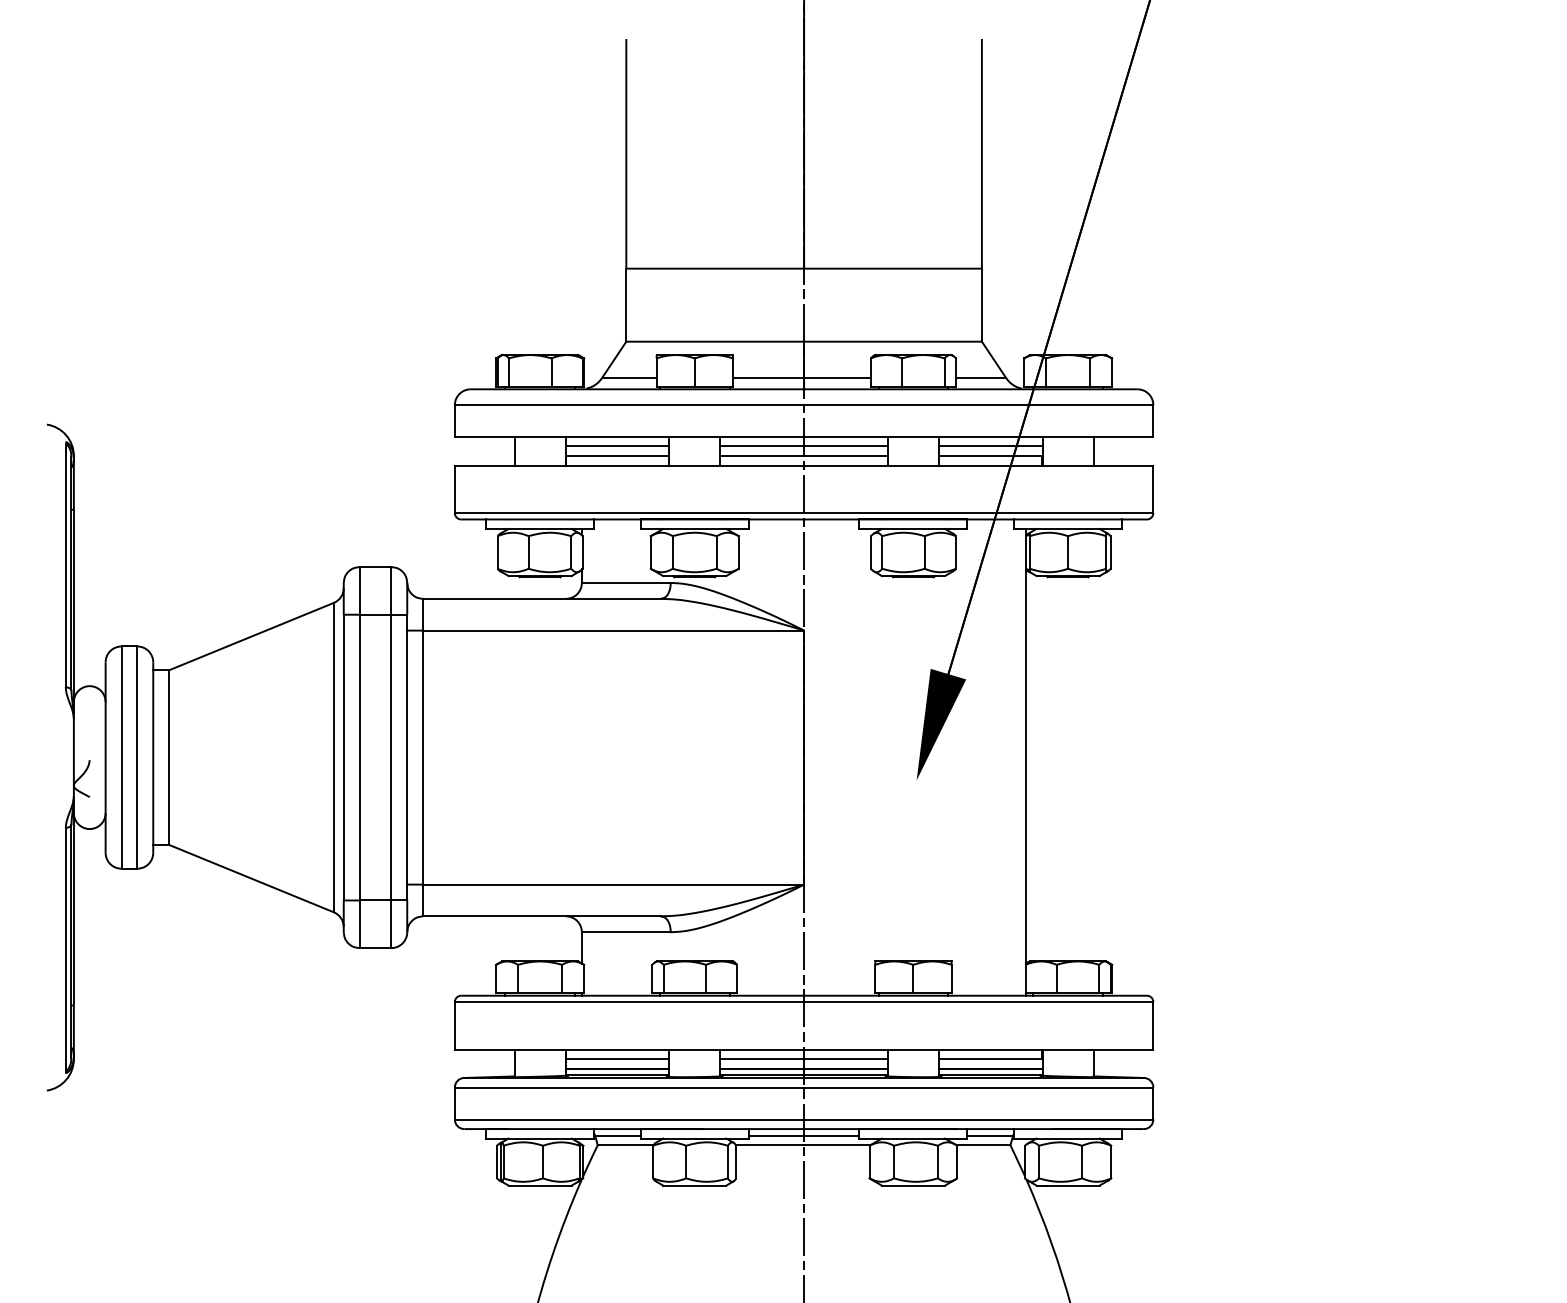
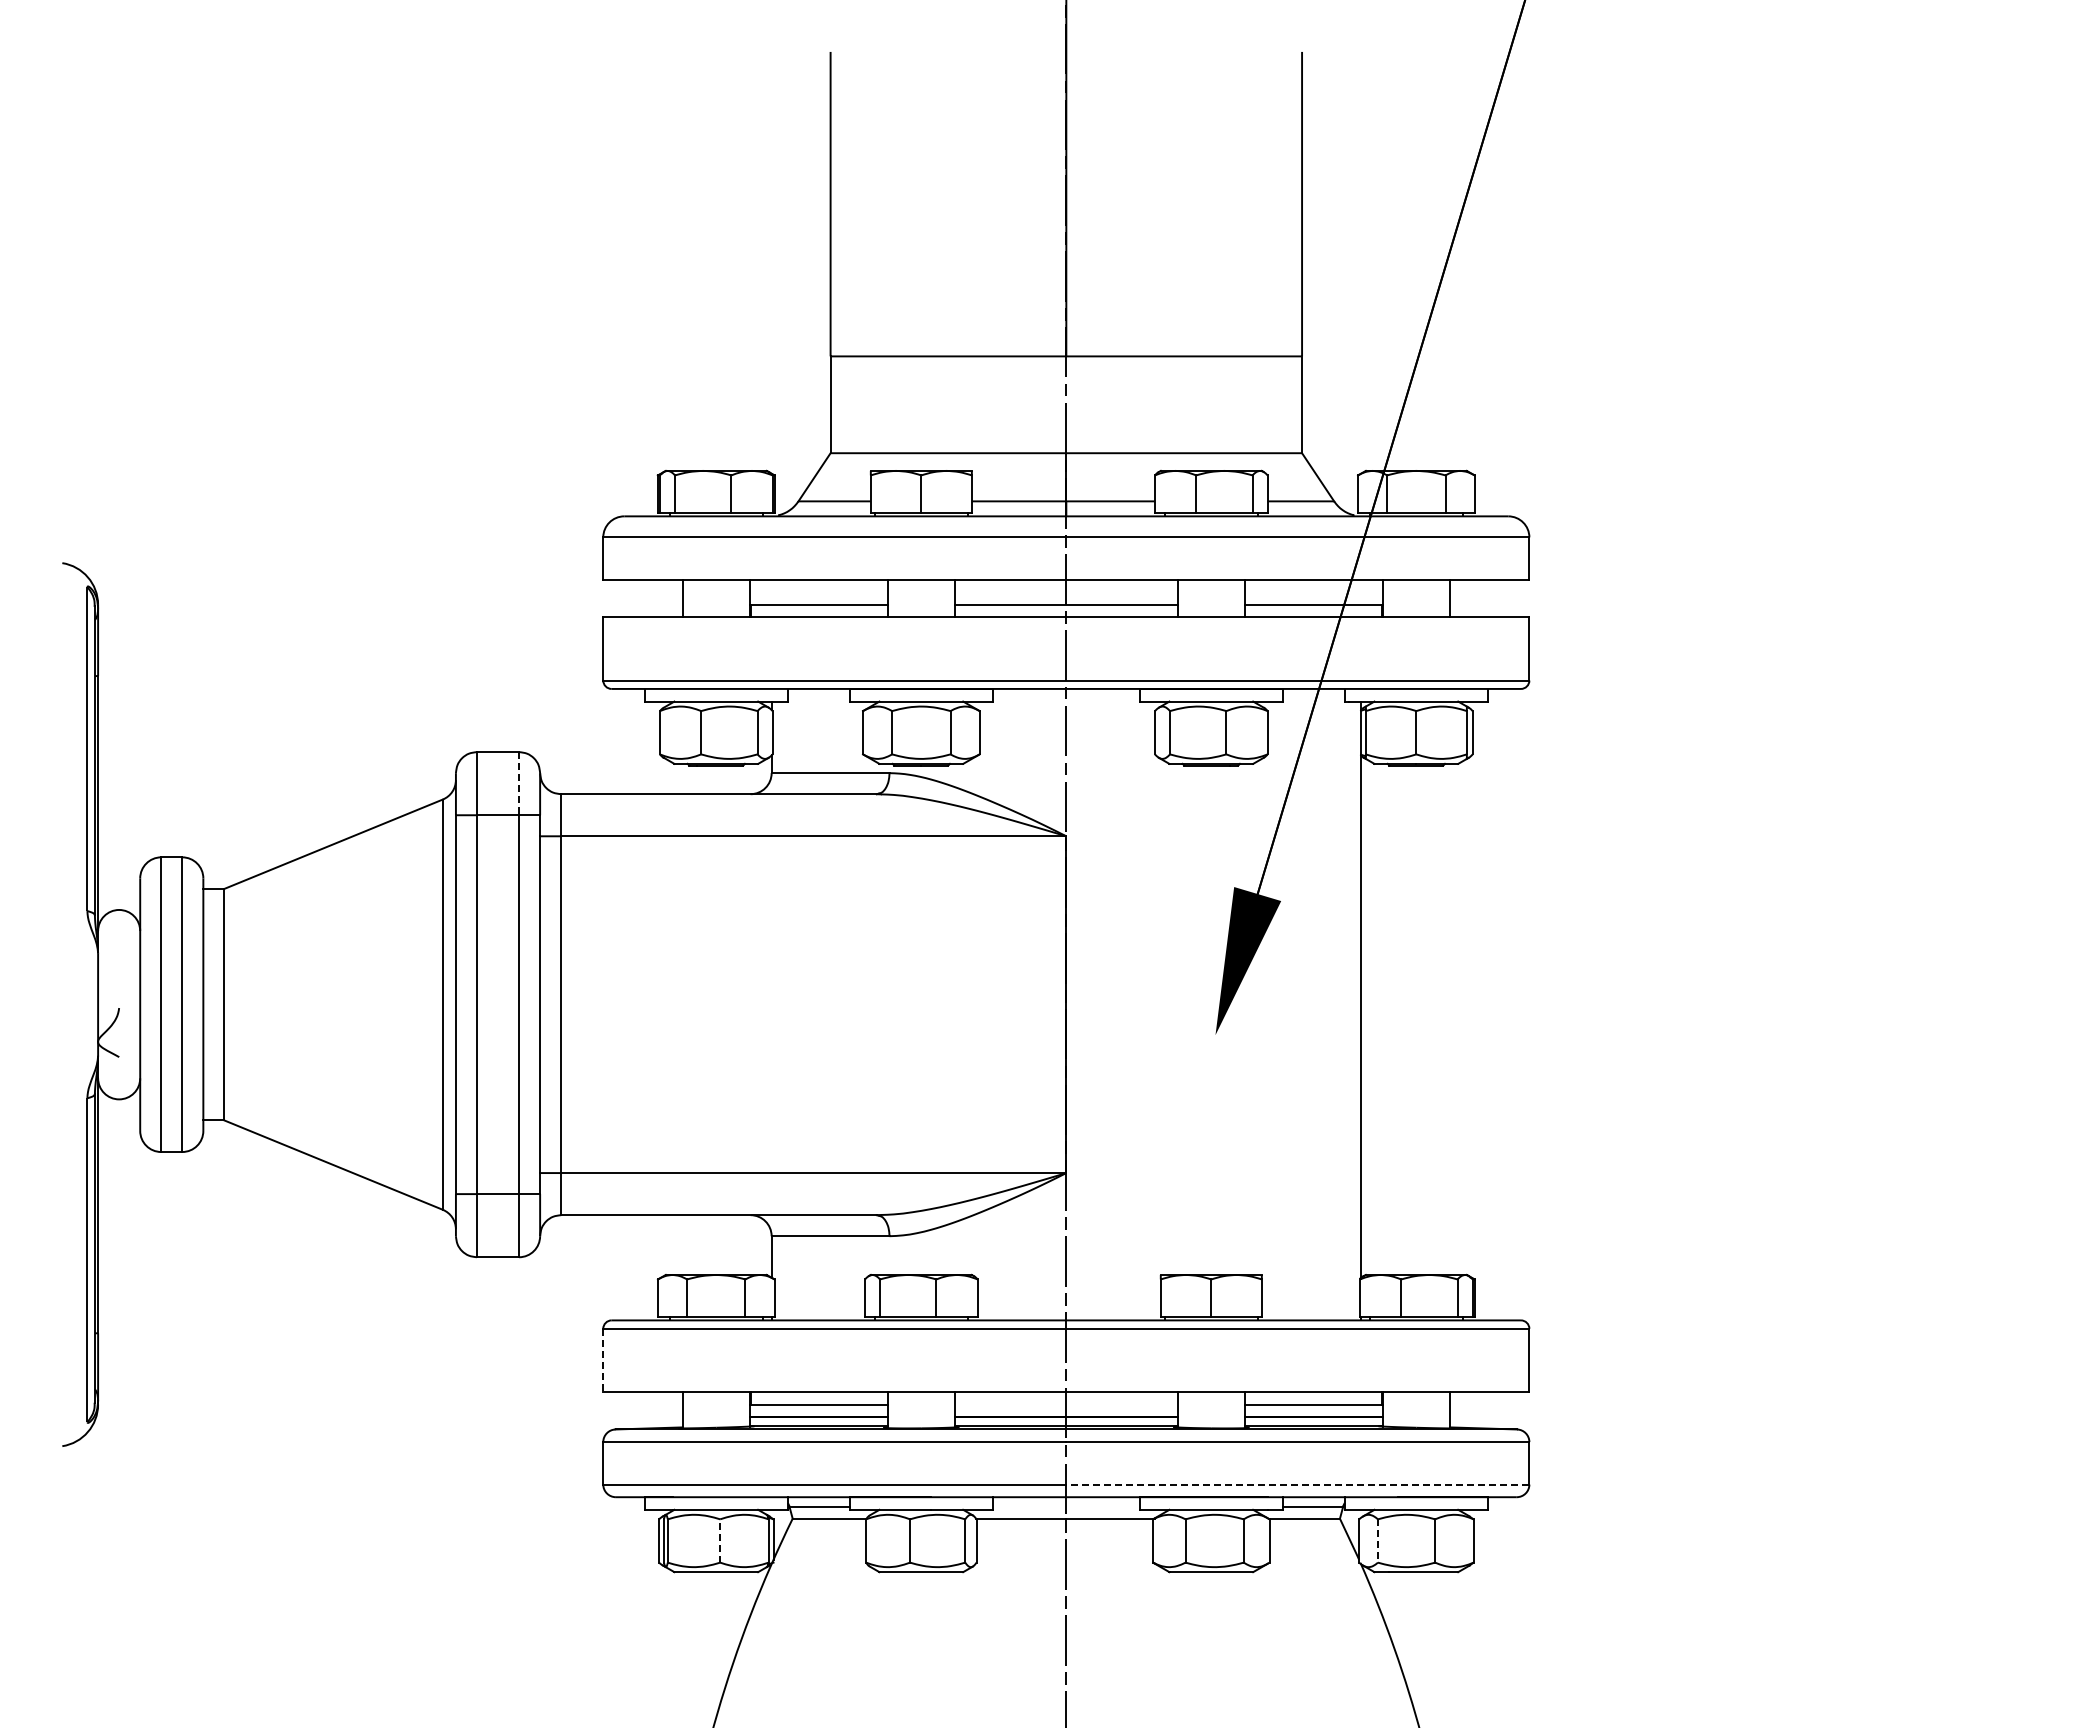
line: (617, 446) -> (818, 592), removed
line: (804, 446) -> (1066, 592), removed
line: (990, 446) -> (1313, 592), removed
line: (391, 590) -> (519, 783), solid -> dashed
line: (455, 1025) -> (603, 1360), solid -> dashed
line: (804, 1059) -> (1066, 1404), removed
line: (978, 1119) -> (1297, 1484), solid -> dashed
line: (803, 1136) -> (1065, 1506), removed
line: (543, 1161) -> (720, 1540), solid -> dashed
line: (1038, 1161) -> (1377, 1540), solid -> dashed

